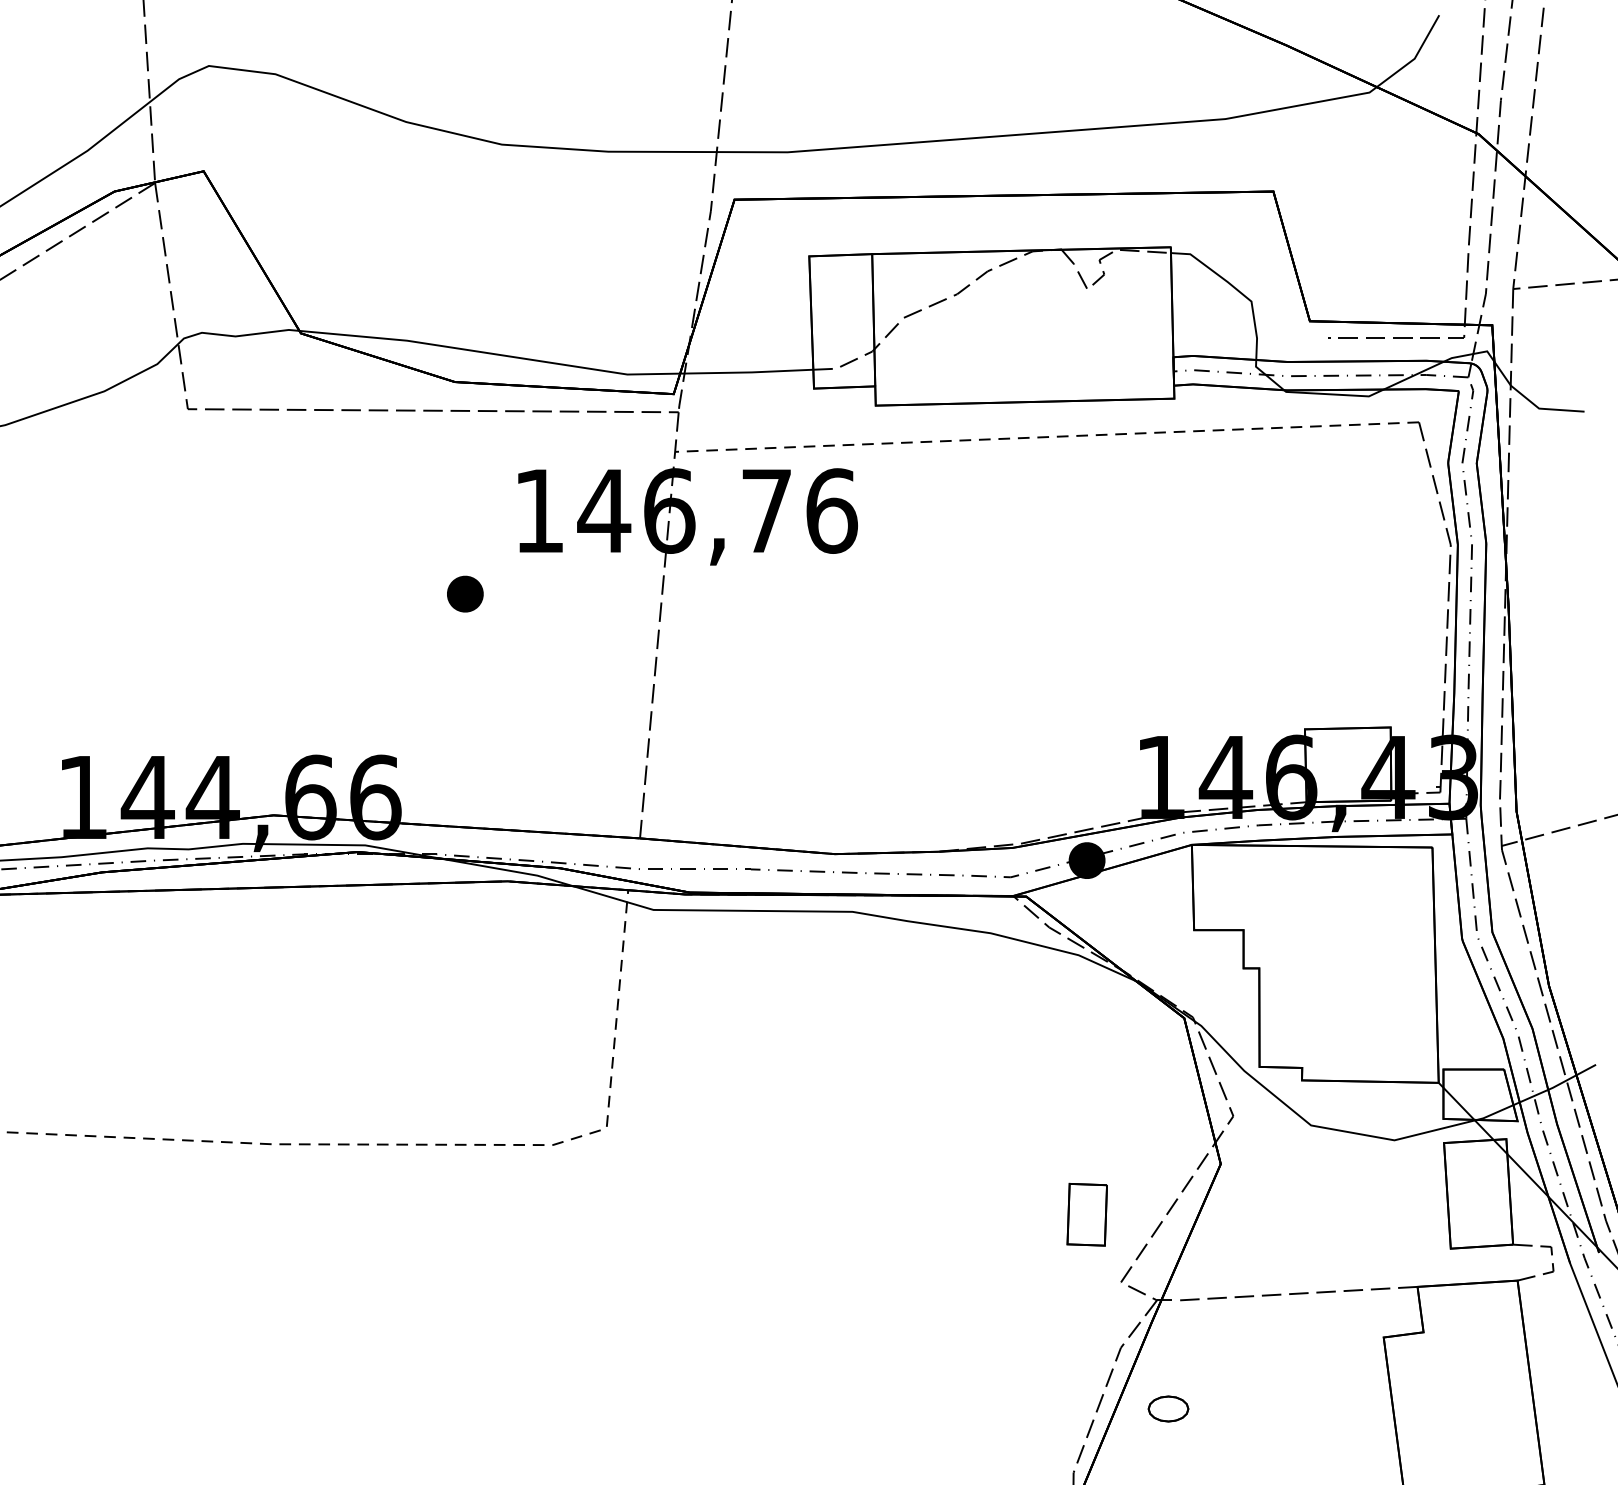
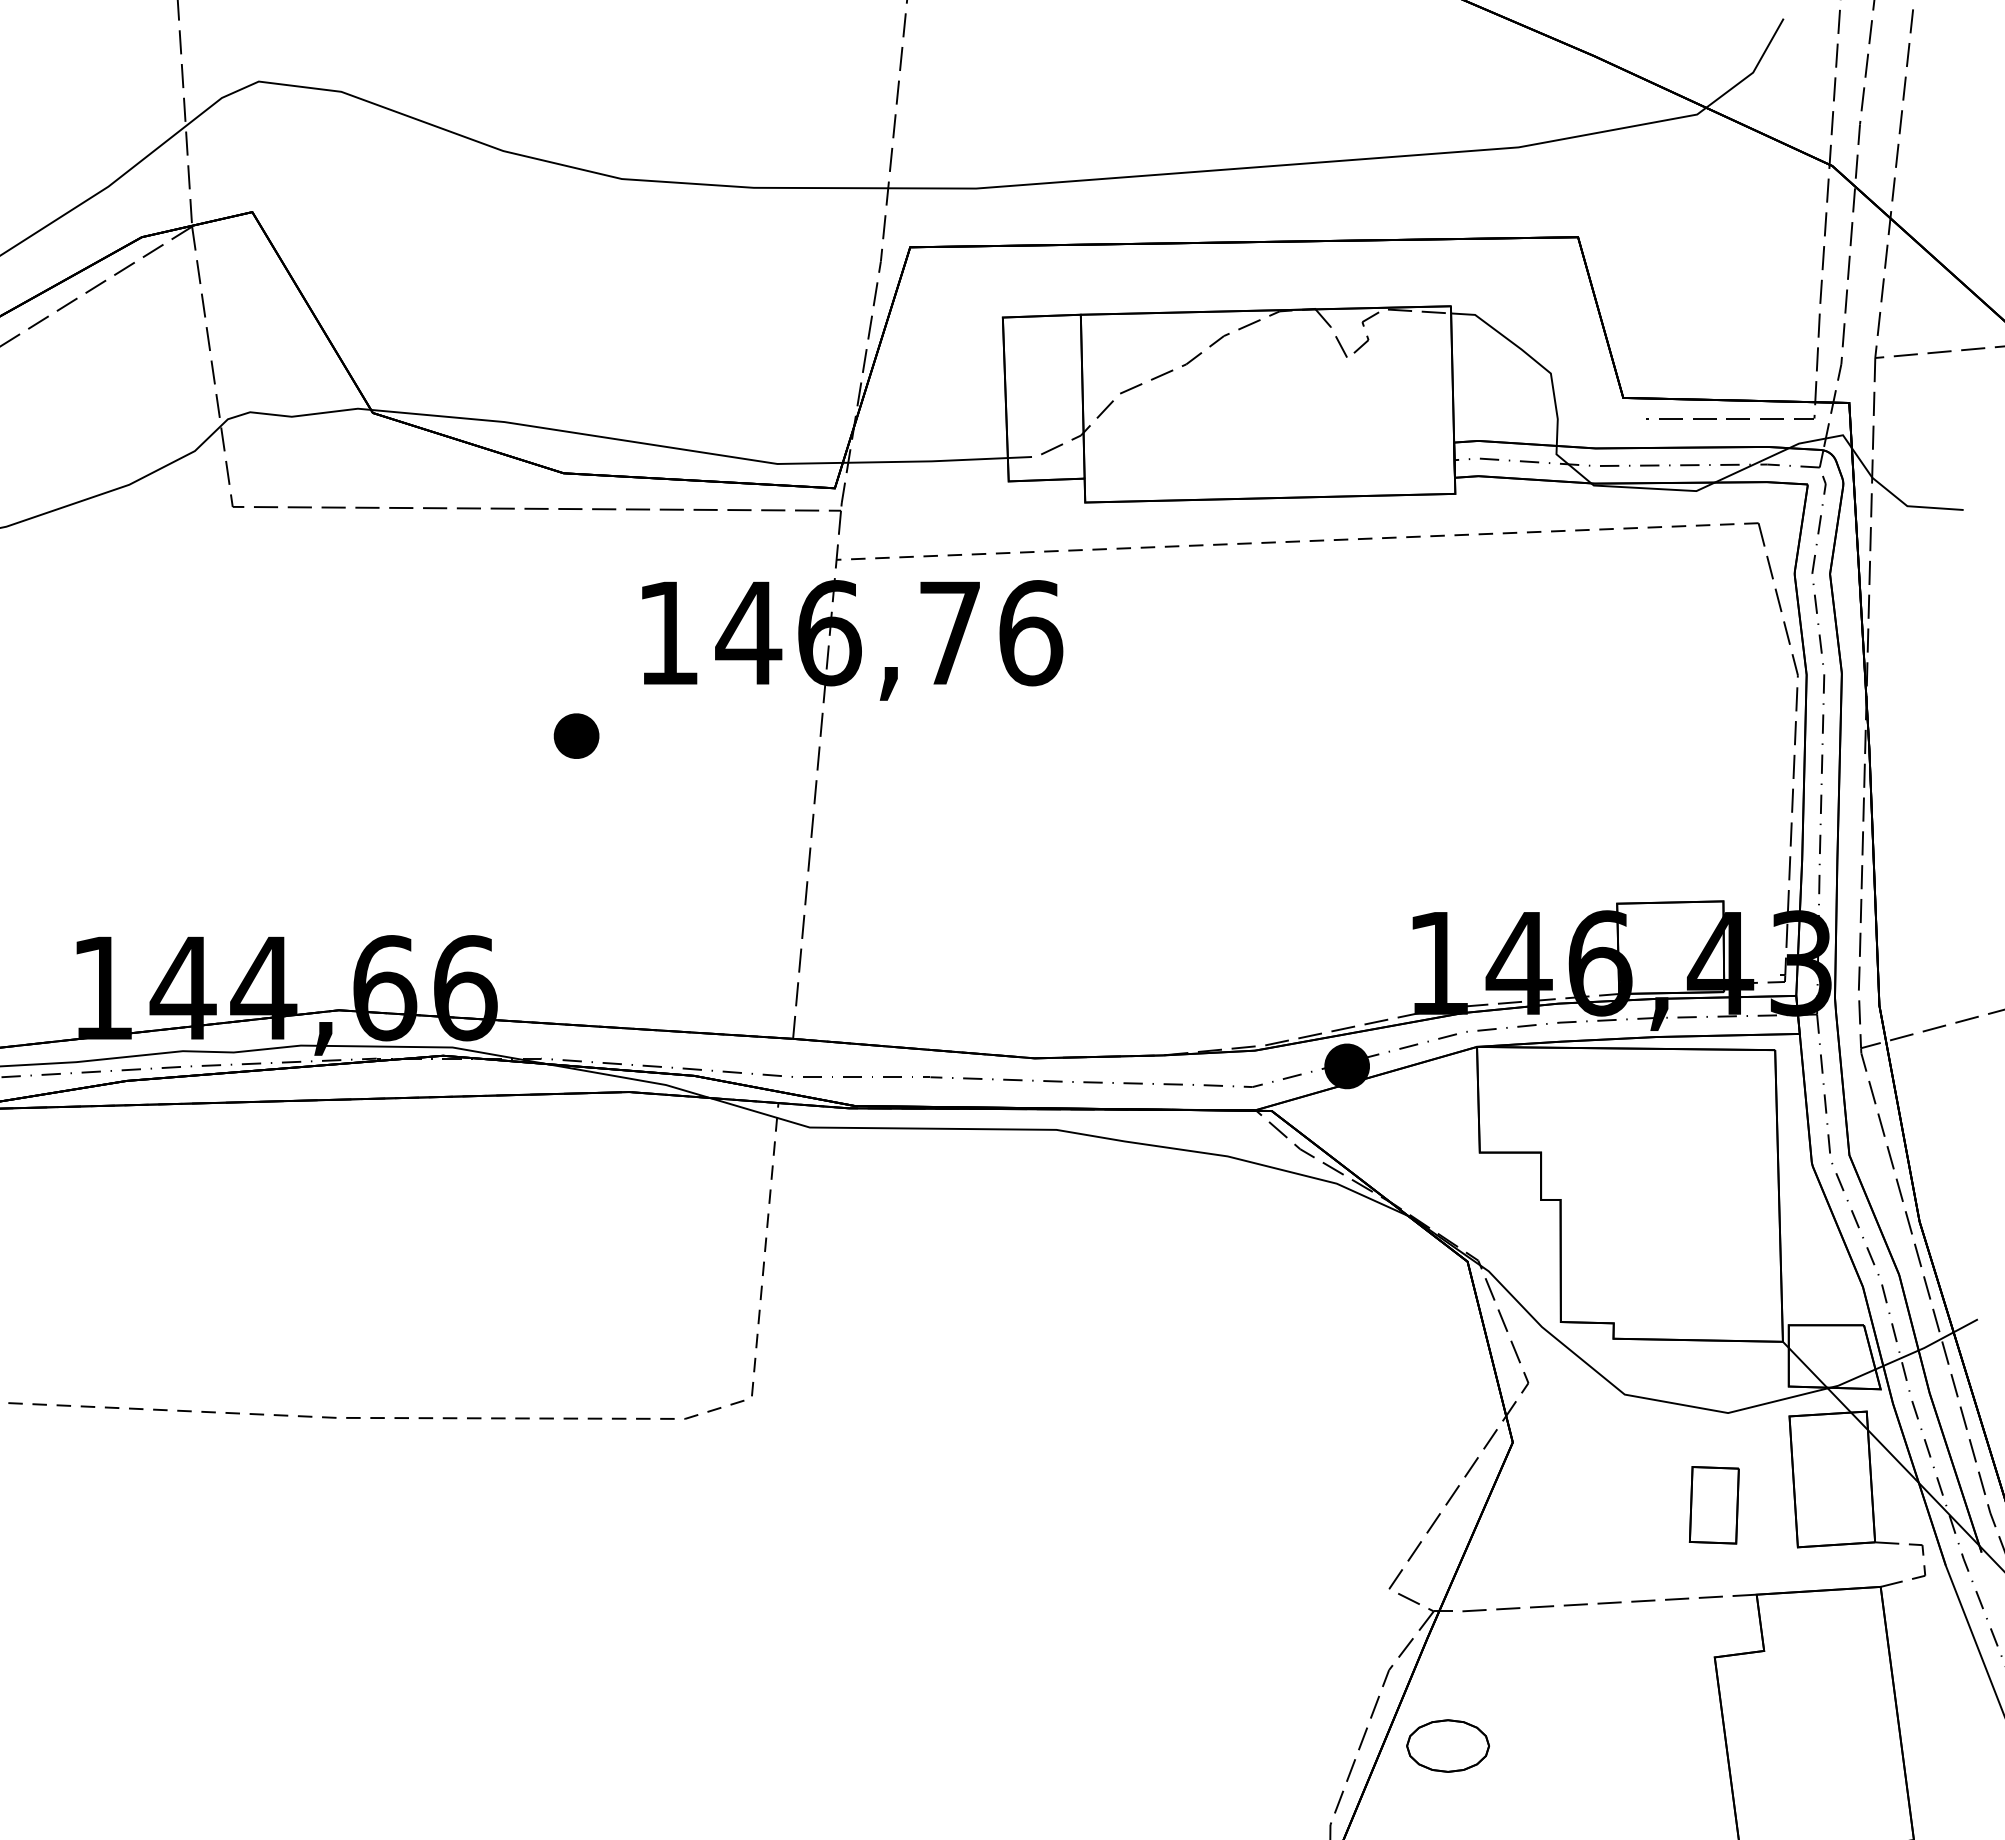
part: (1086, 1214) -> (1713, 1505), moved
part: (1168, 1408) -> (1447, 1745), size x1.67

